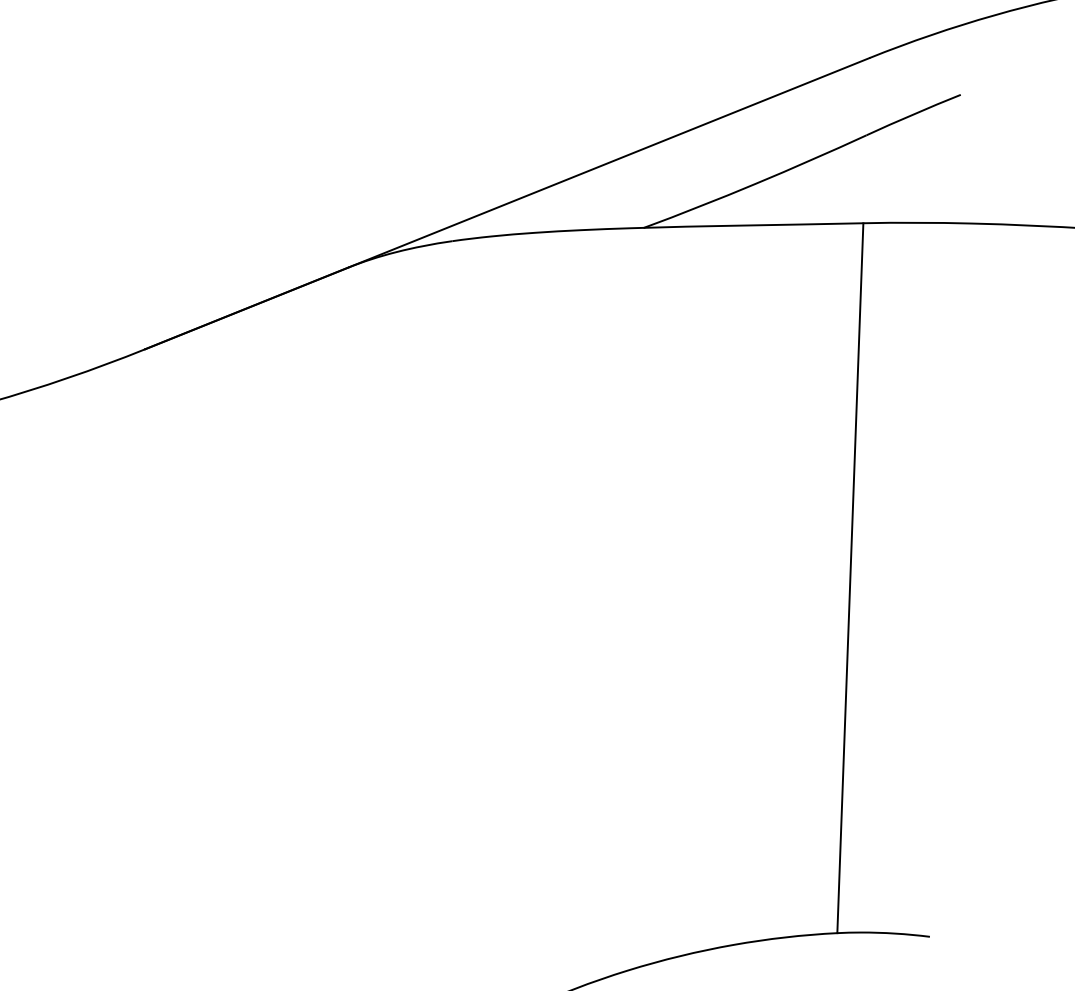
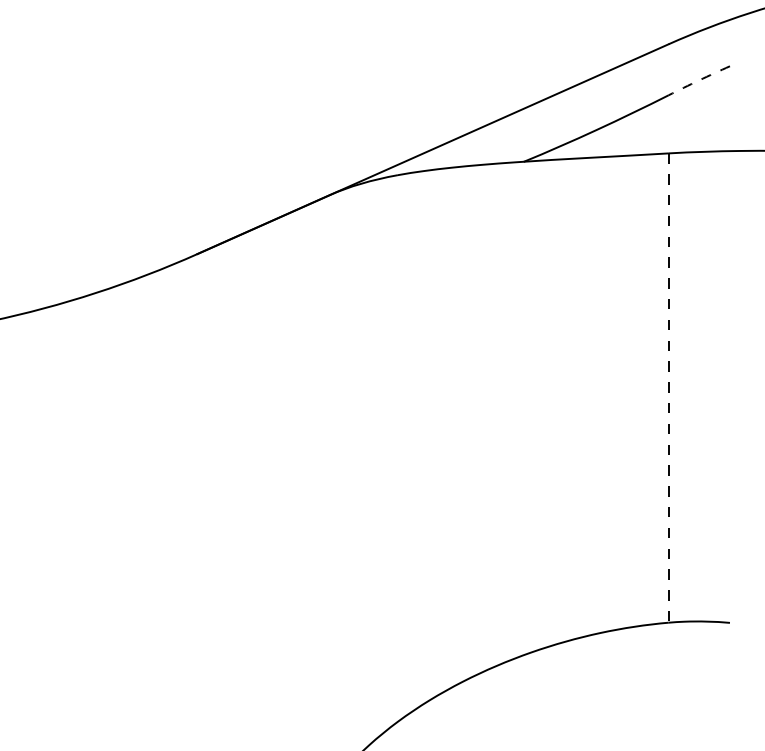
arc: (913, 114) -> (699, 80), solid -> dashed
line: (849, 578) -> (668, 388), solid -> dashed

